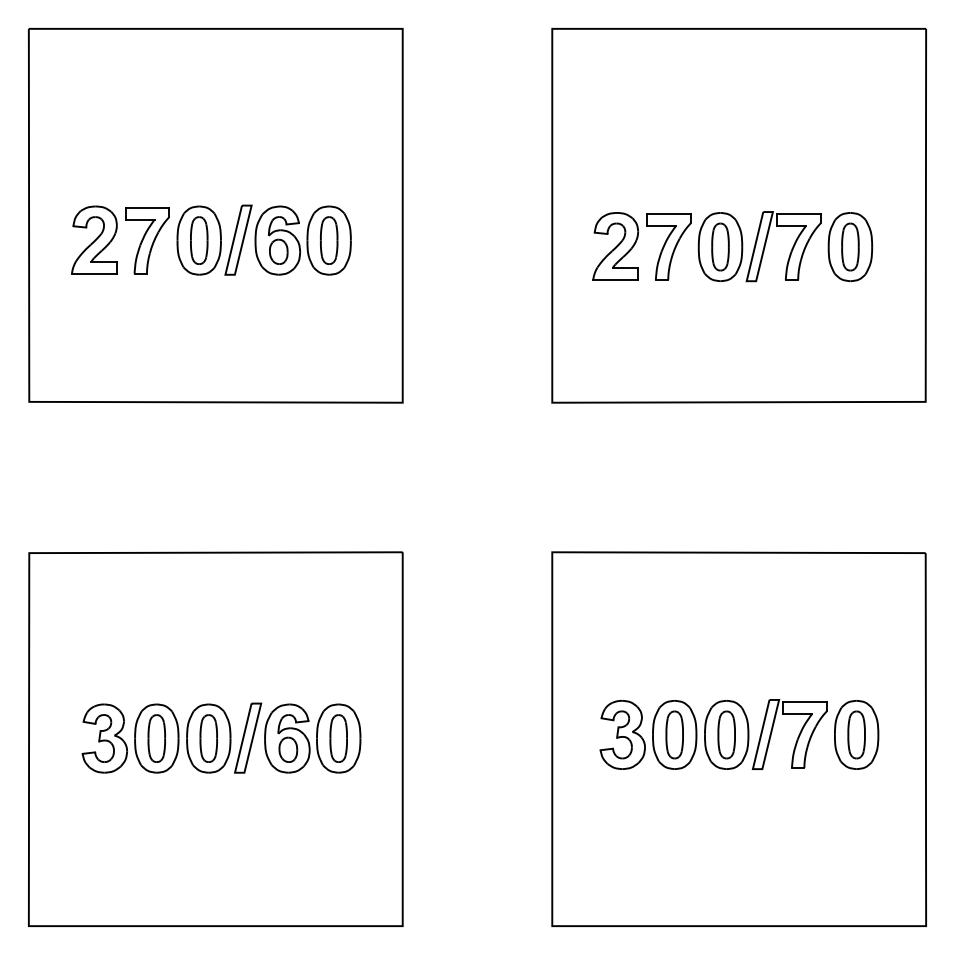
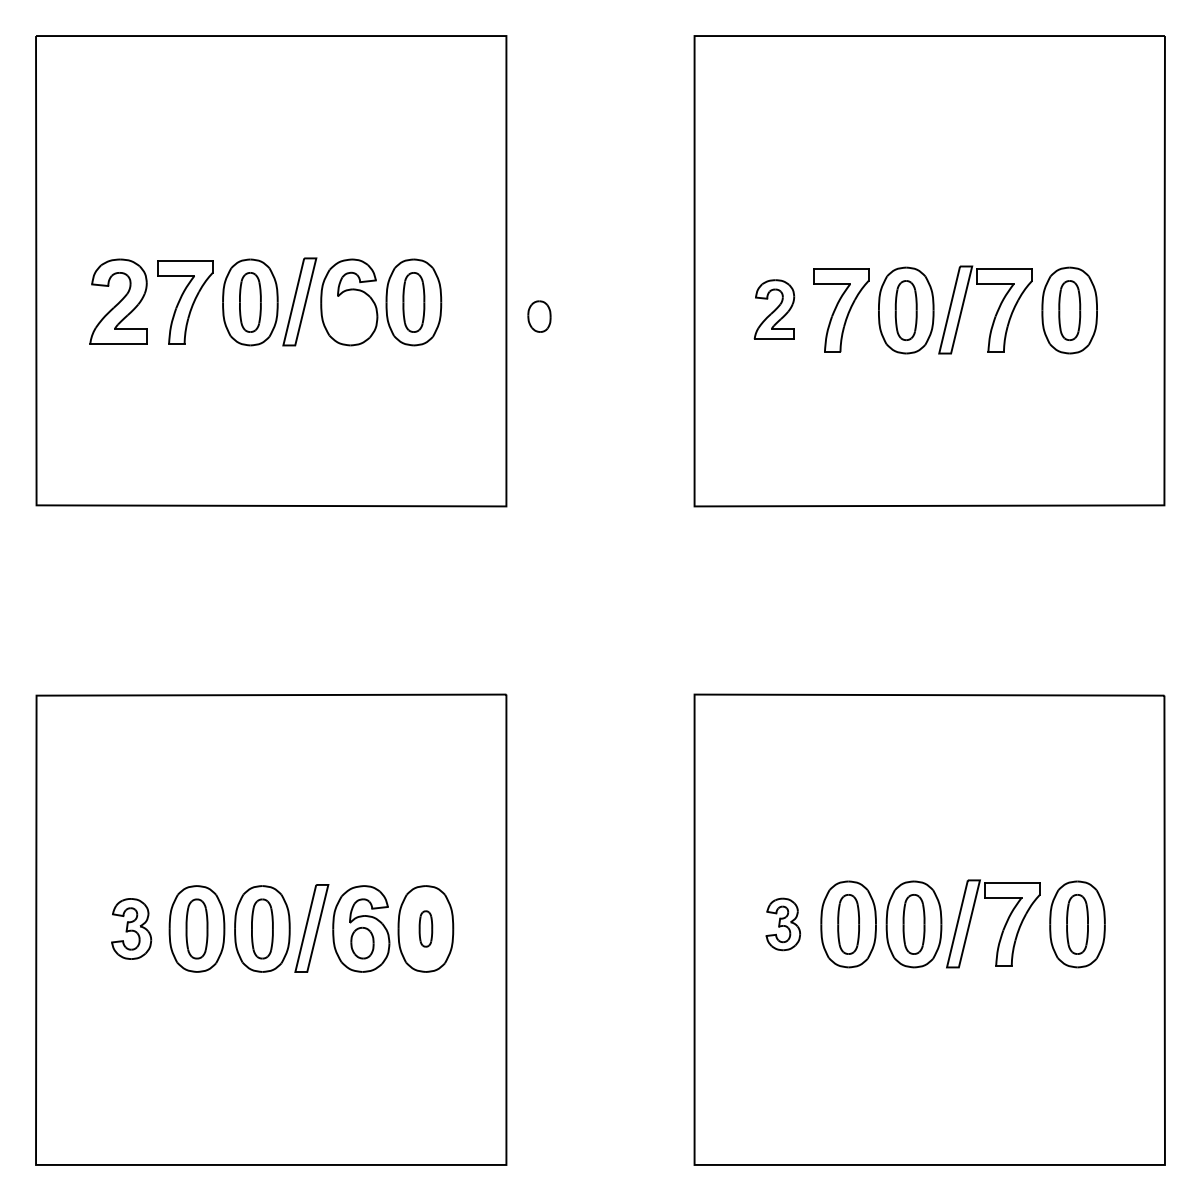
part: (615, 246) -> (774, 309), size x0.7
part: (278, 251) -> (539, 316), moved
part: (622, 735) -> (783, 924), size x0.6
part: (104, 738) -> (131, 928), size x0.7
part: (338, 738) -> (425, 928), size x0.6

